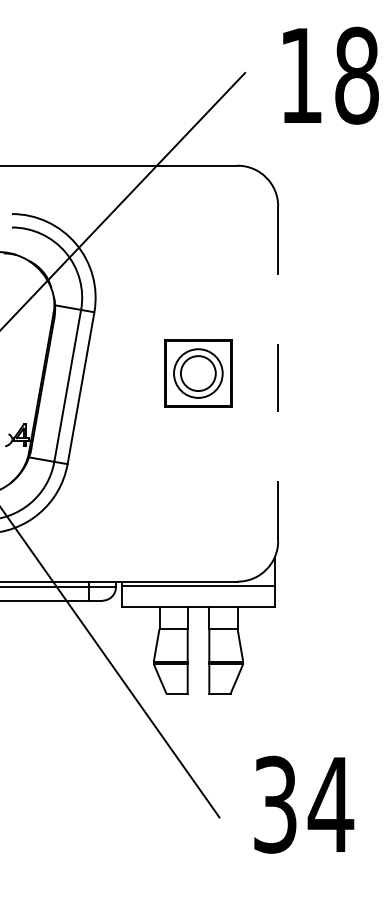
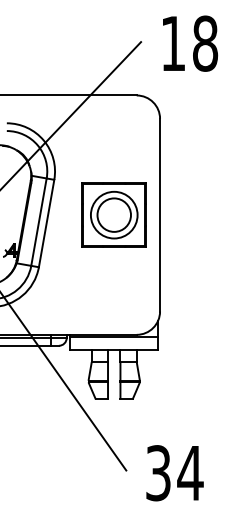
part: (197, 372) -> (113, 214), size x1.67
line: (278, 374) -> (160, 215), dashed -> solid
text: (303, 805) -> (174, 473), moved

